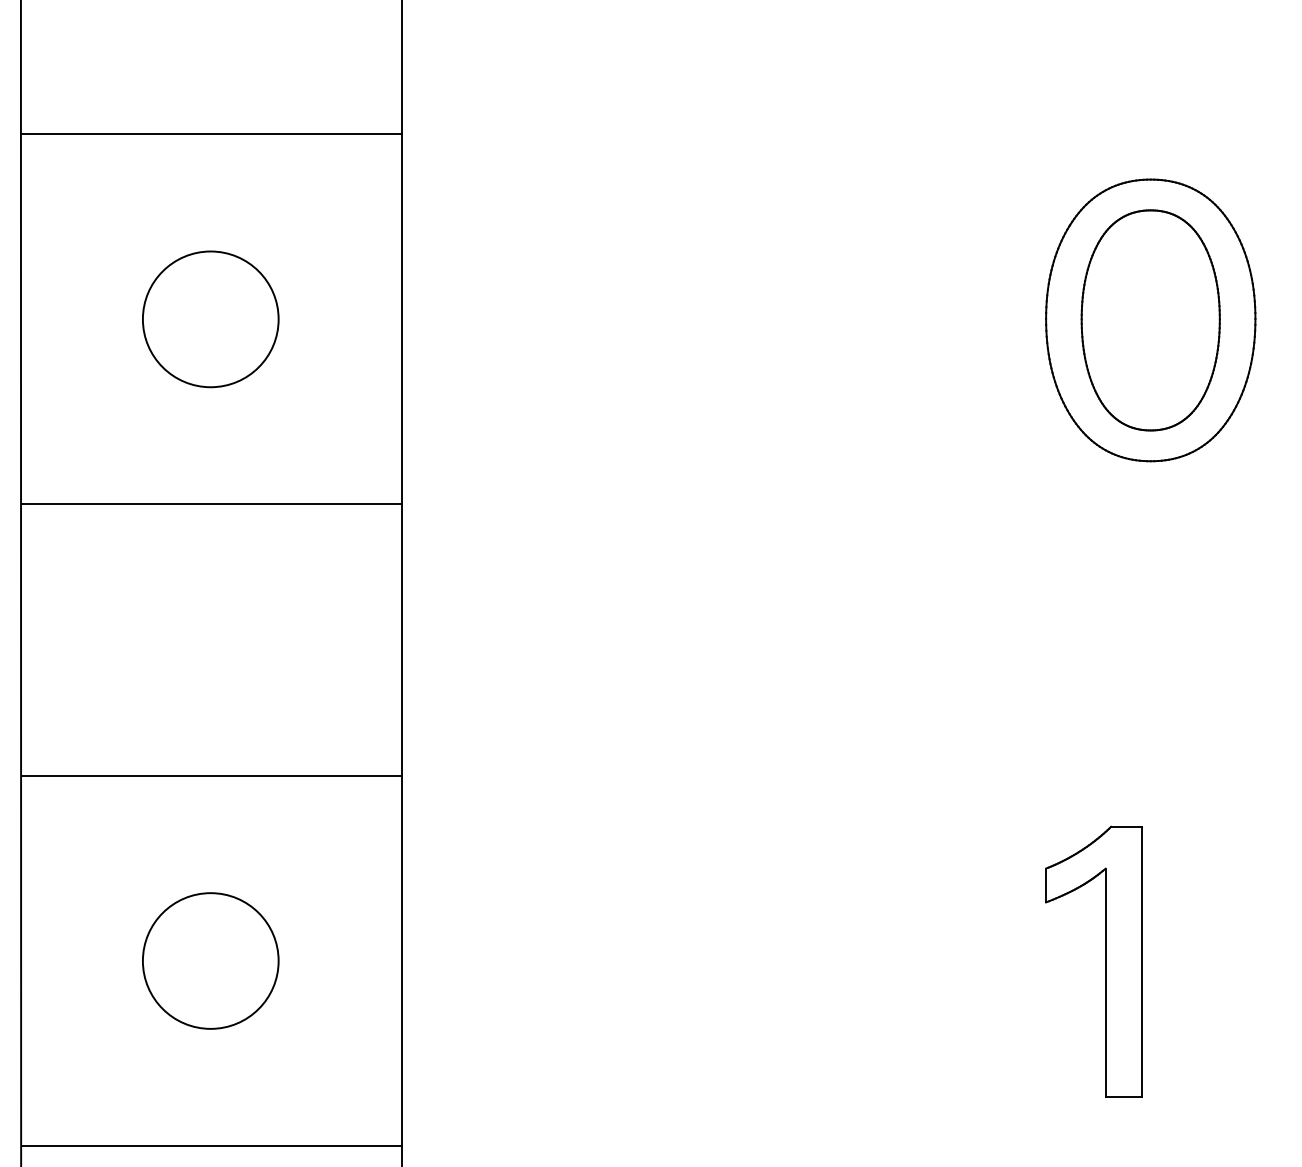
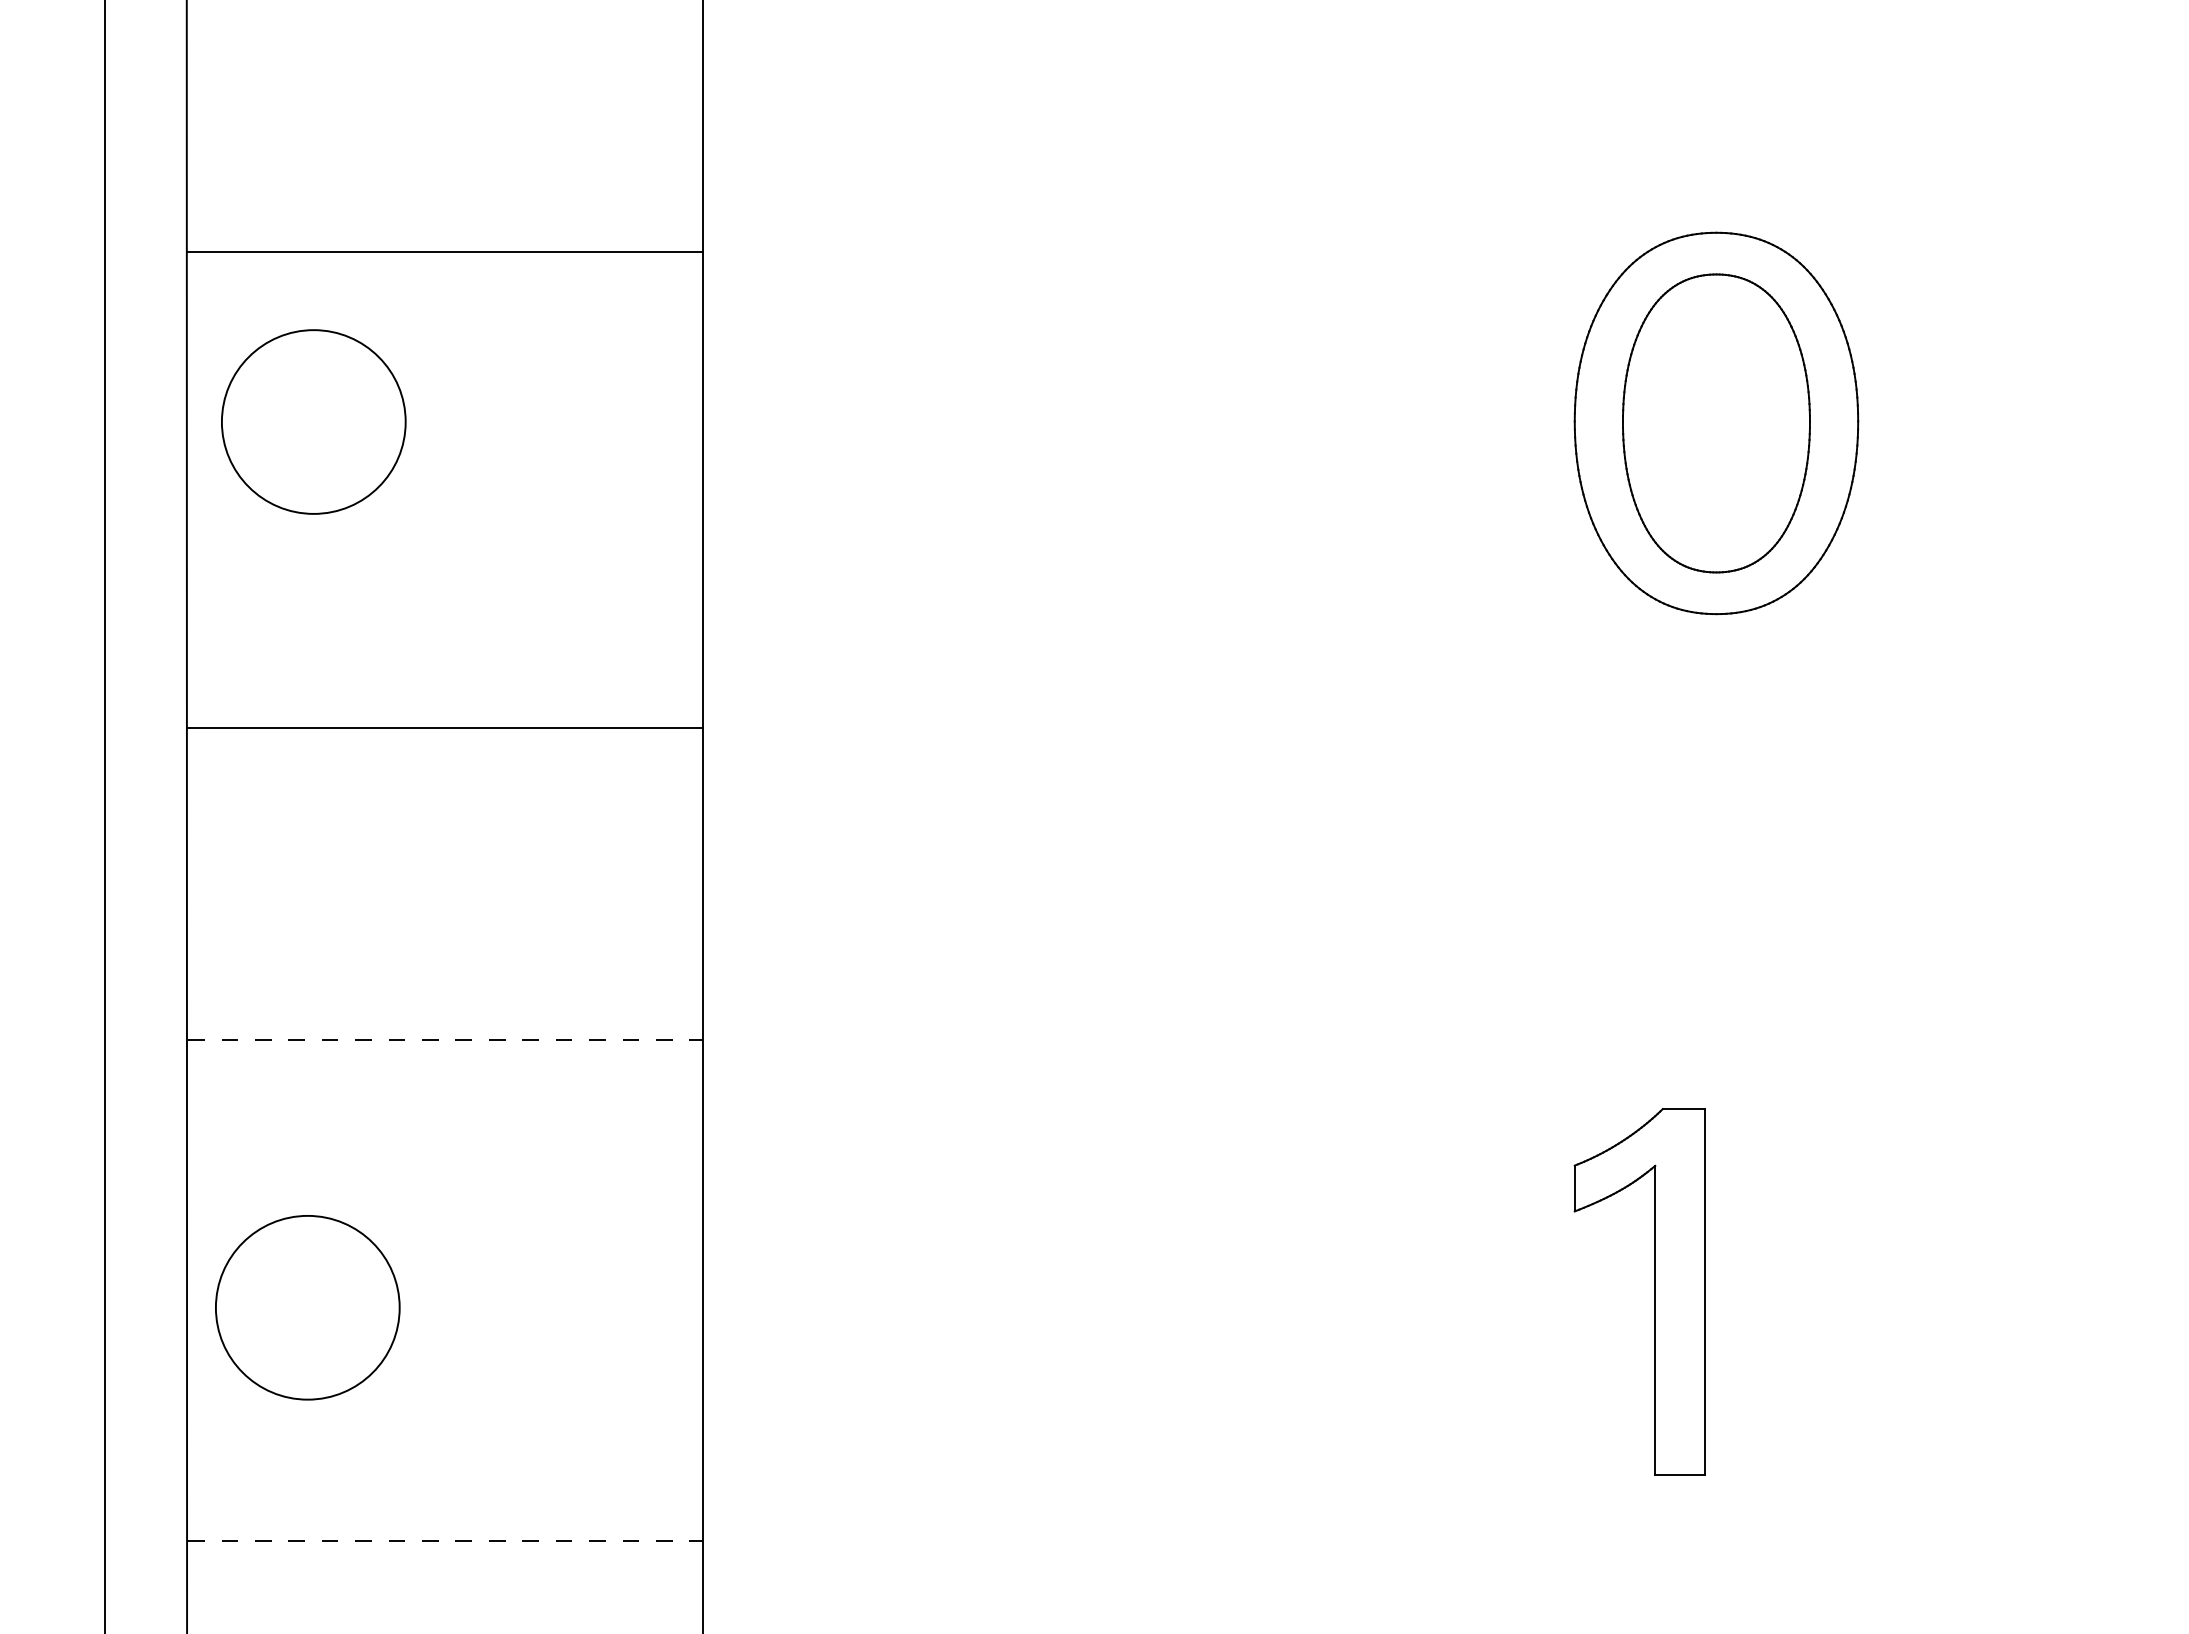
line: (212, 134) -> (445, 252), moved
circle: (210, 318) -> (313, 421), moved
line: (212, 504) -> (445, 727), moved
line: (212, 776) -> (445, 1040), solid -> dashed
circle: (210, 960) -> (307, 1307), moved
line: (212, 1146) -> (445, 1541), solid -> dashed

